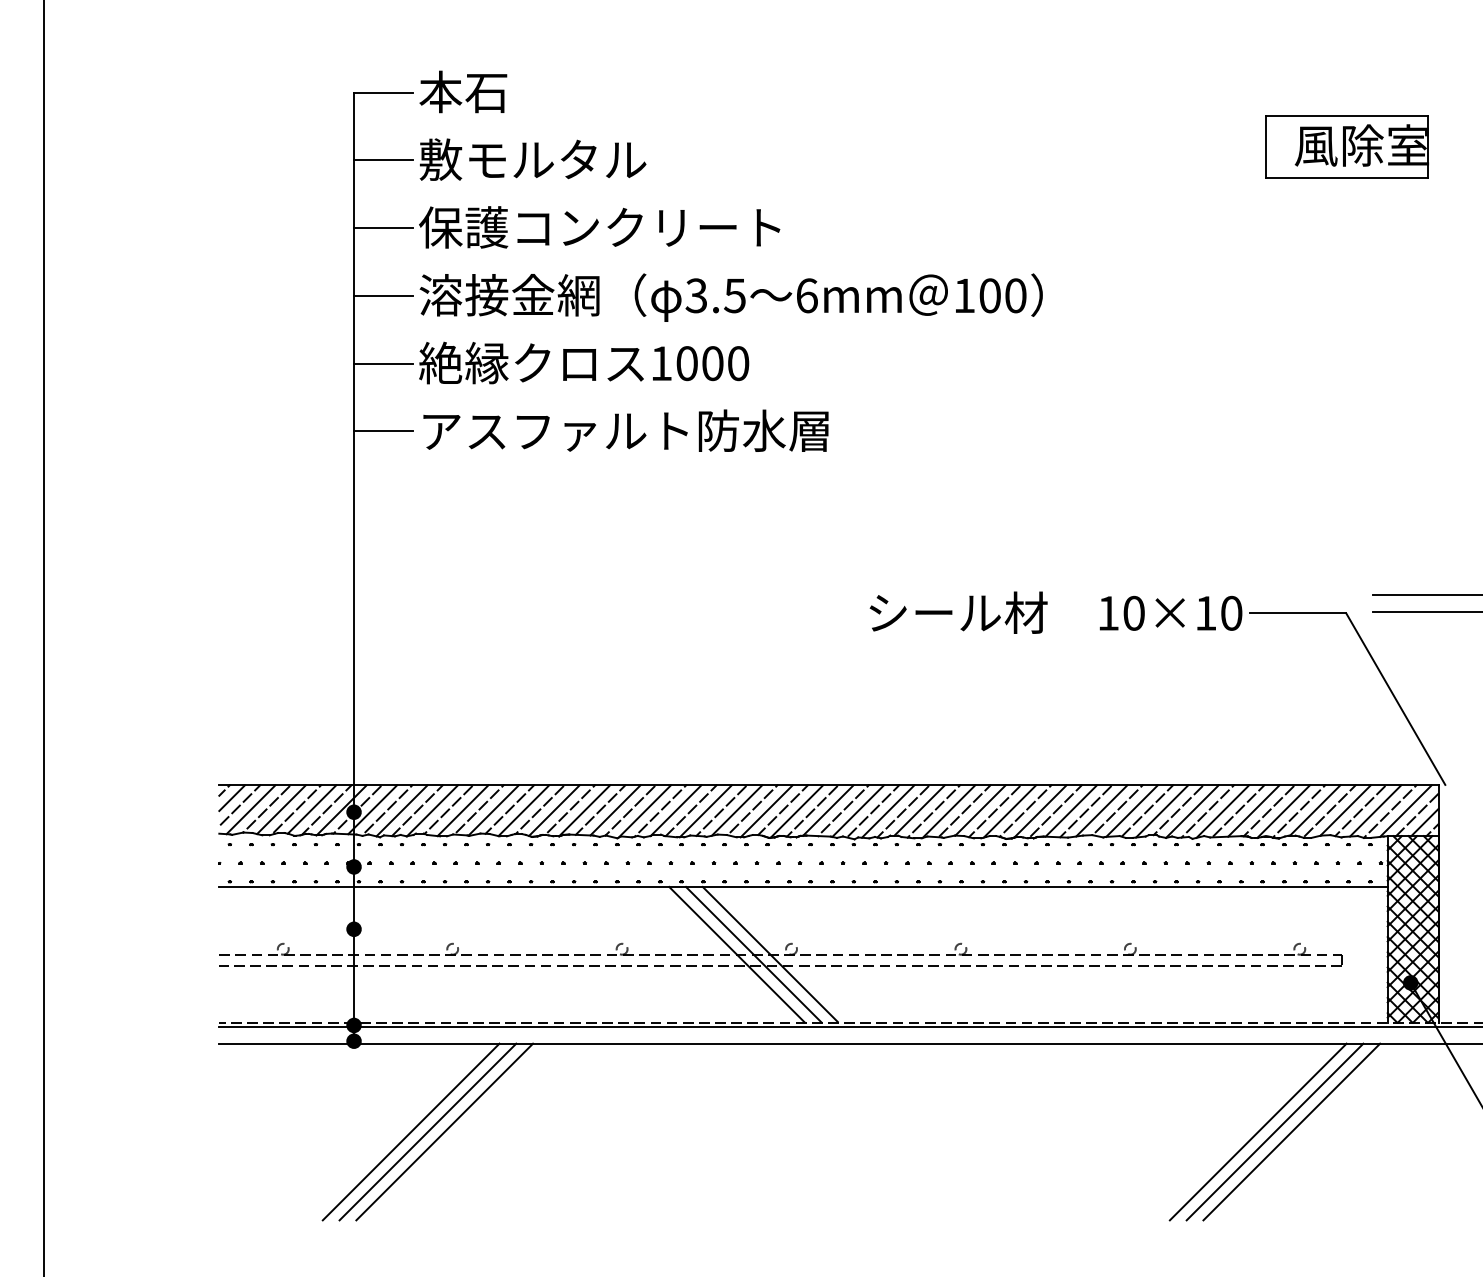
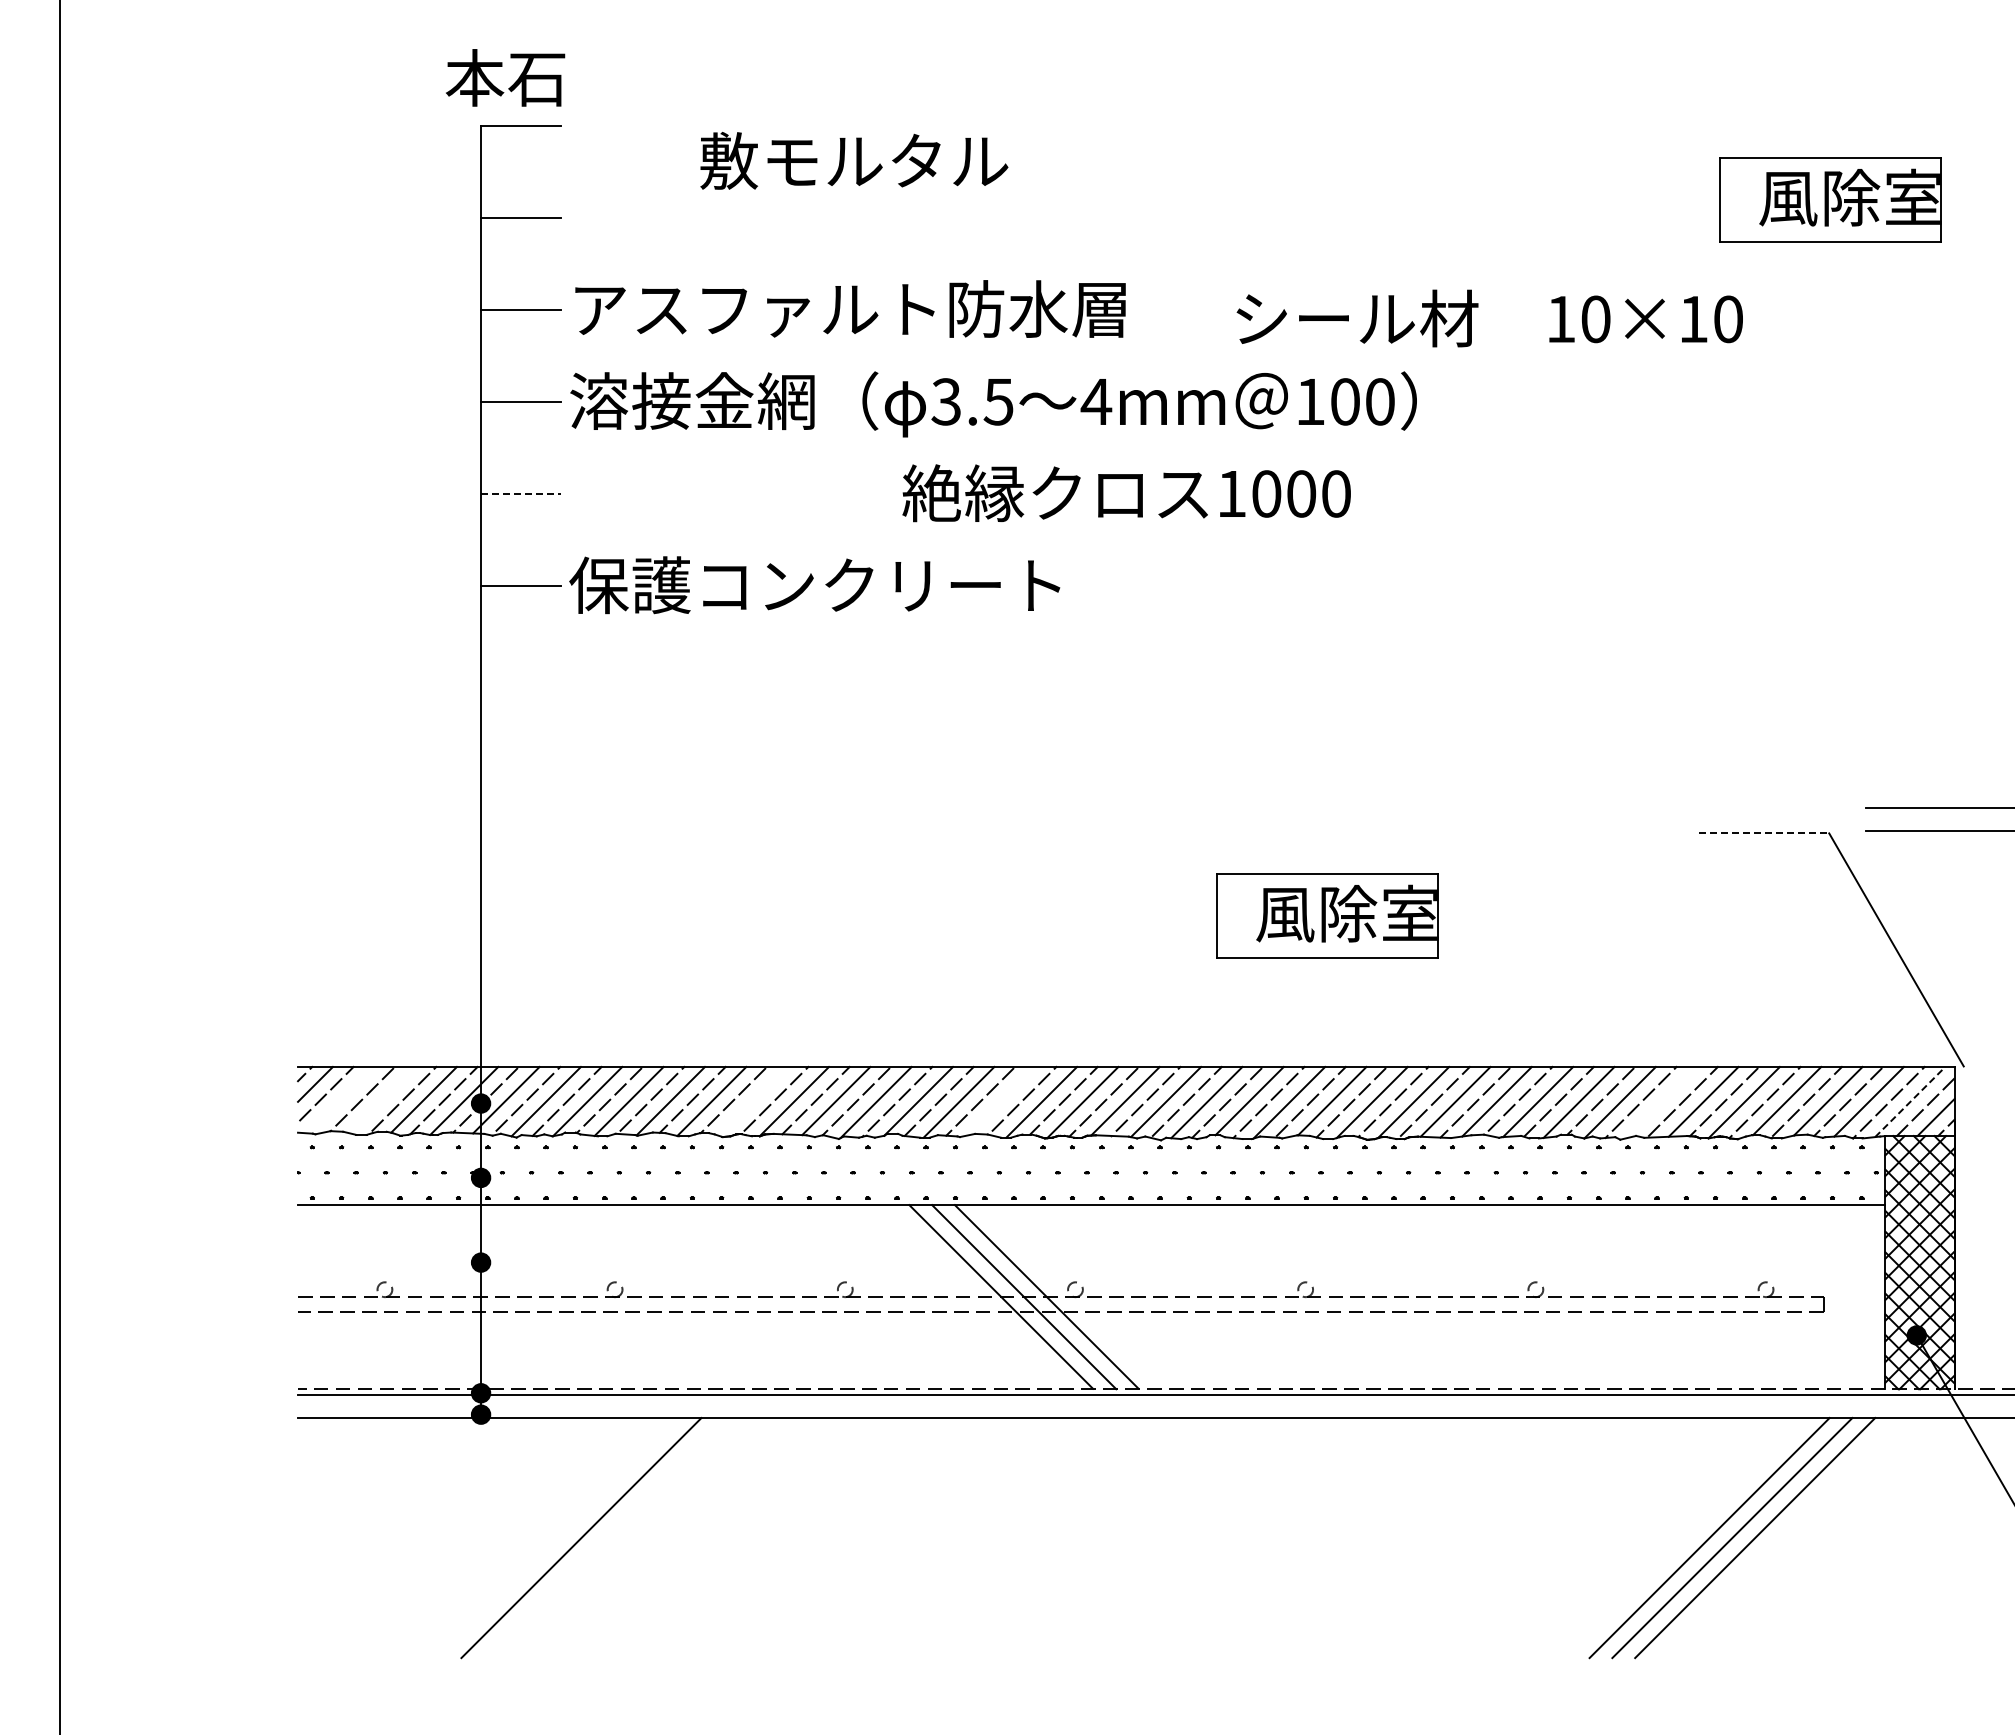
text: (463, 91) -> (505, 77), moved
text: (533, 159) -> (854, 160), moved
text: (623, 227) -> (847, 308), 保護コンクリート -> アスファルト防水層
text: (807, 295) -> (1096, 401), 6mm -> 4mm
line: (383, 363) -> (520, 494), solid -> dashed
text: (583, 363) -> (1126, 493), moved
text: (623, 430) -> (847, 585), アスファルト防水層 -> 保護コンクリート
text: (1055, 612) -> (1489, 318), moved
line: (1298, 613) -> (1764, 833), solid -> dashed
part: (977, 673) -> (1327, 915), added
line: (250, 809) -> (340, 1099), removed
line: (281, 809) -> (382, 1099), removed
line: (553, 809) -> (752, 1100), removed
line: (737, 809) -> (1001, 1100), removed
line: (1222, 811) -> (1661, 1102), removed
line: (1406, 811) -> (1910, 1102), solid -> dashed
line: (411, 1132) -> (558, 1538), removed
line: (444, 1132) -> (604, 1538), removed

